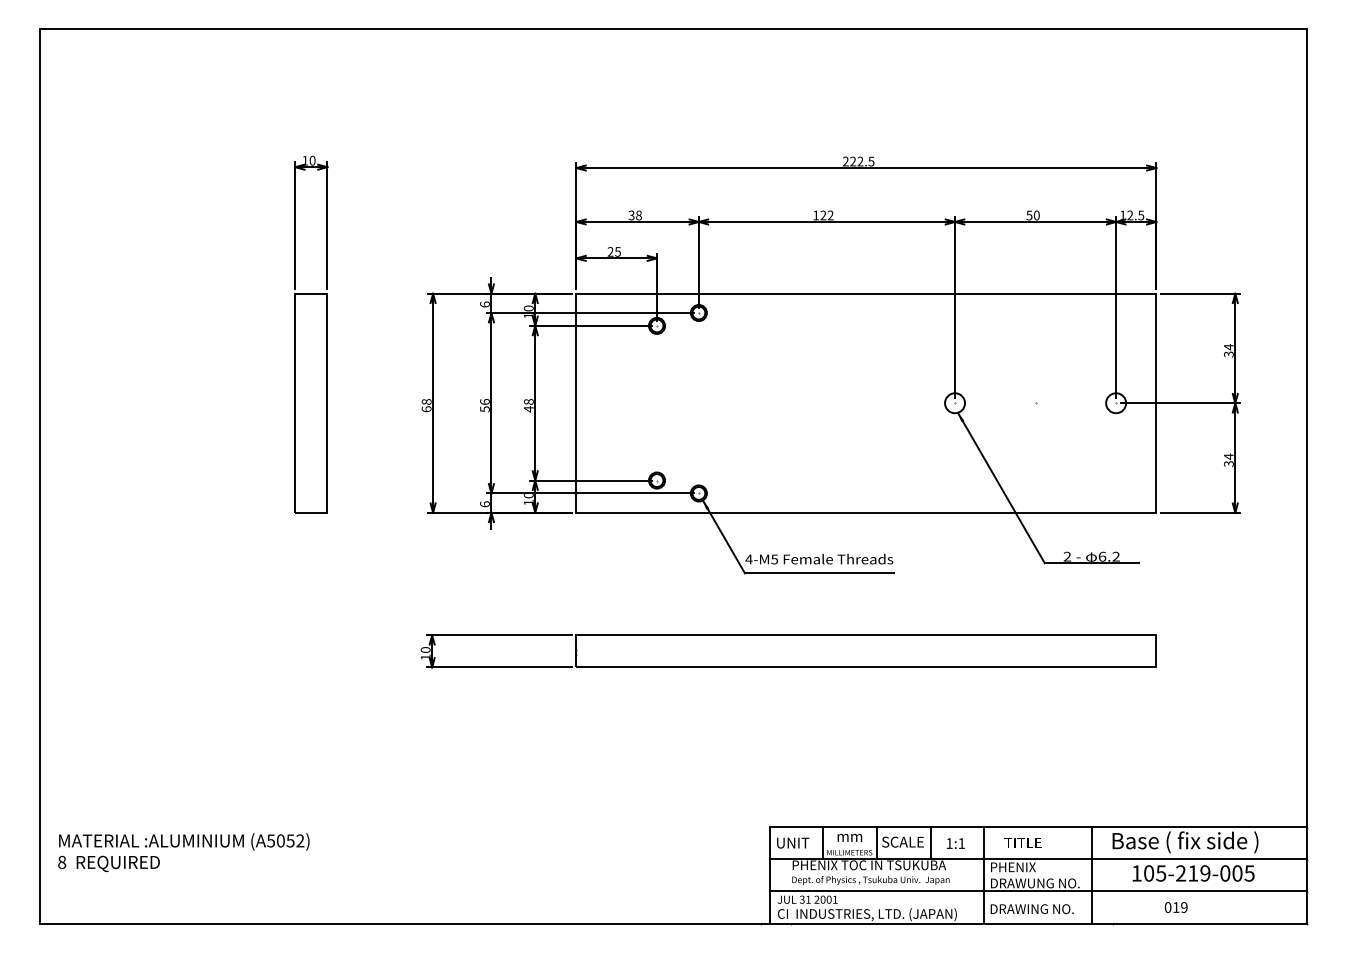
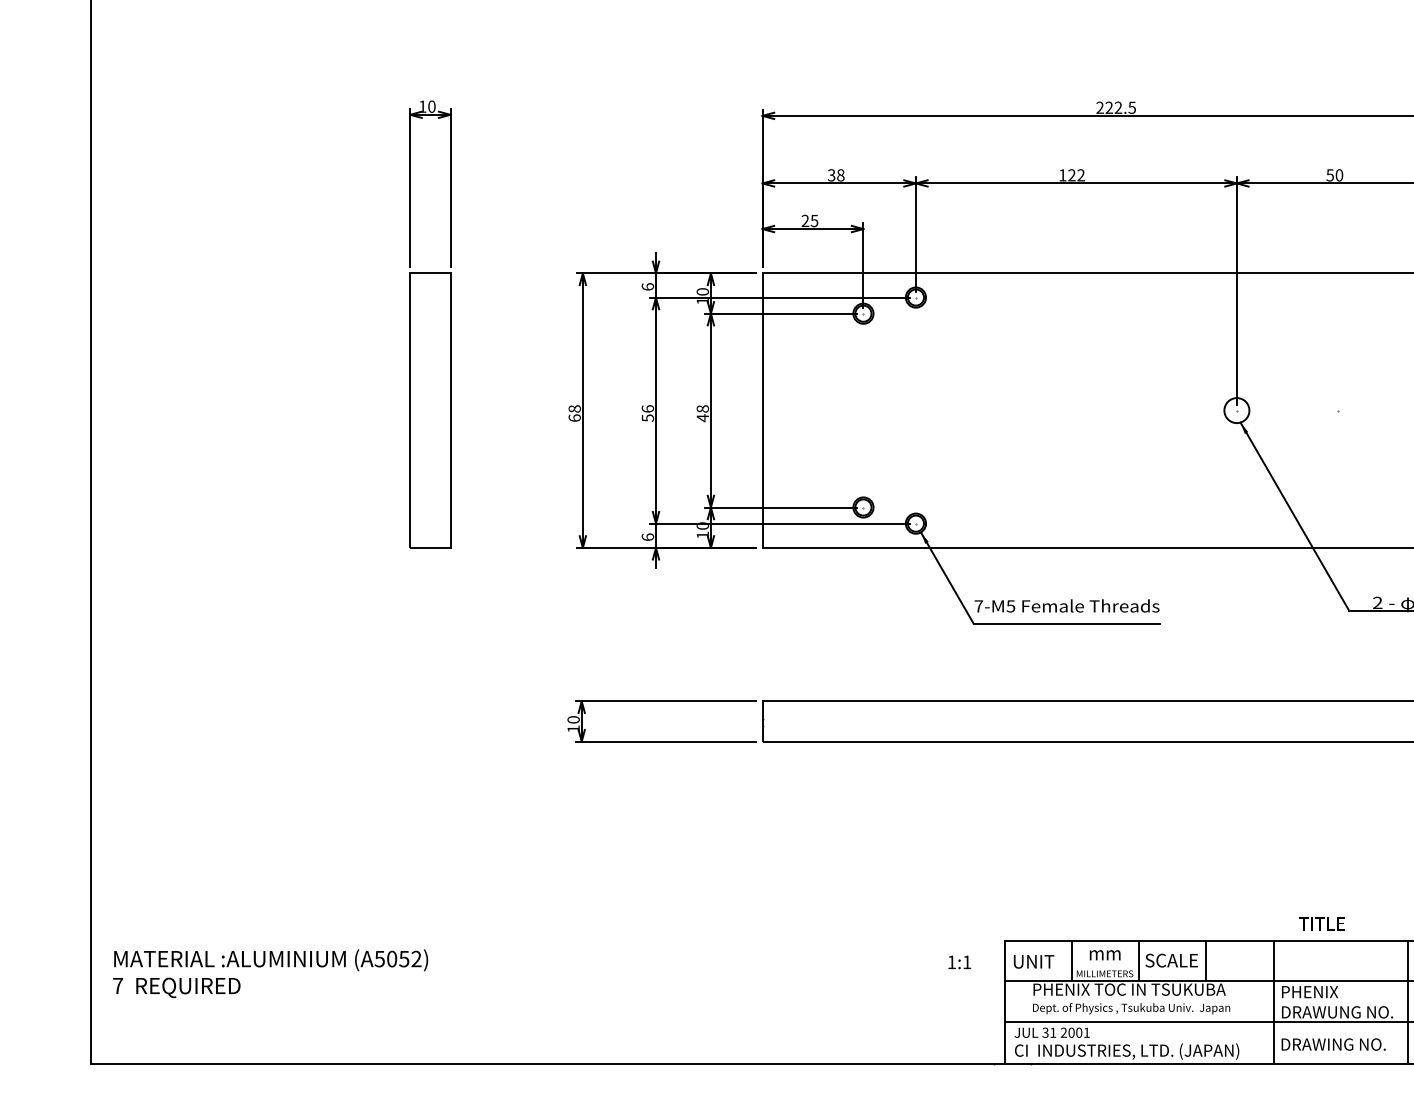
text: (748, 559) -> (978, 606), 4-M5 -> 7-M5
text: (1022, 842) -> (1321, 923), moved
text: (955, 843) -> (959, 962), moved
text: (62, 861) -> (118, 984), 8 -> 7

